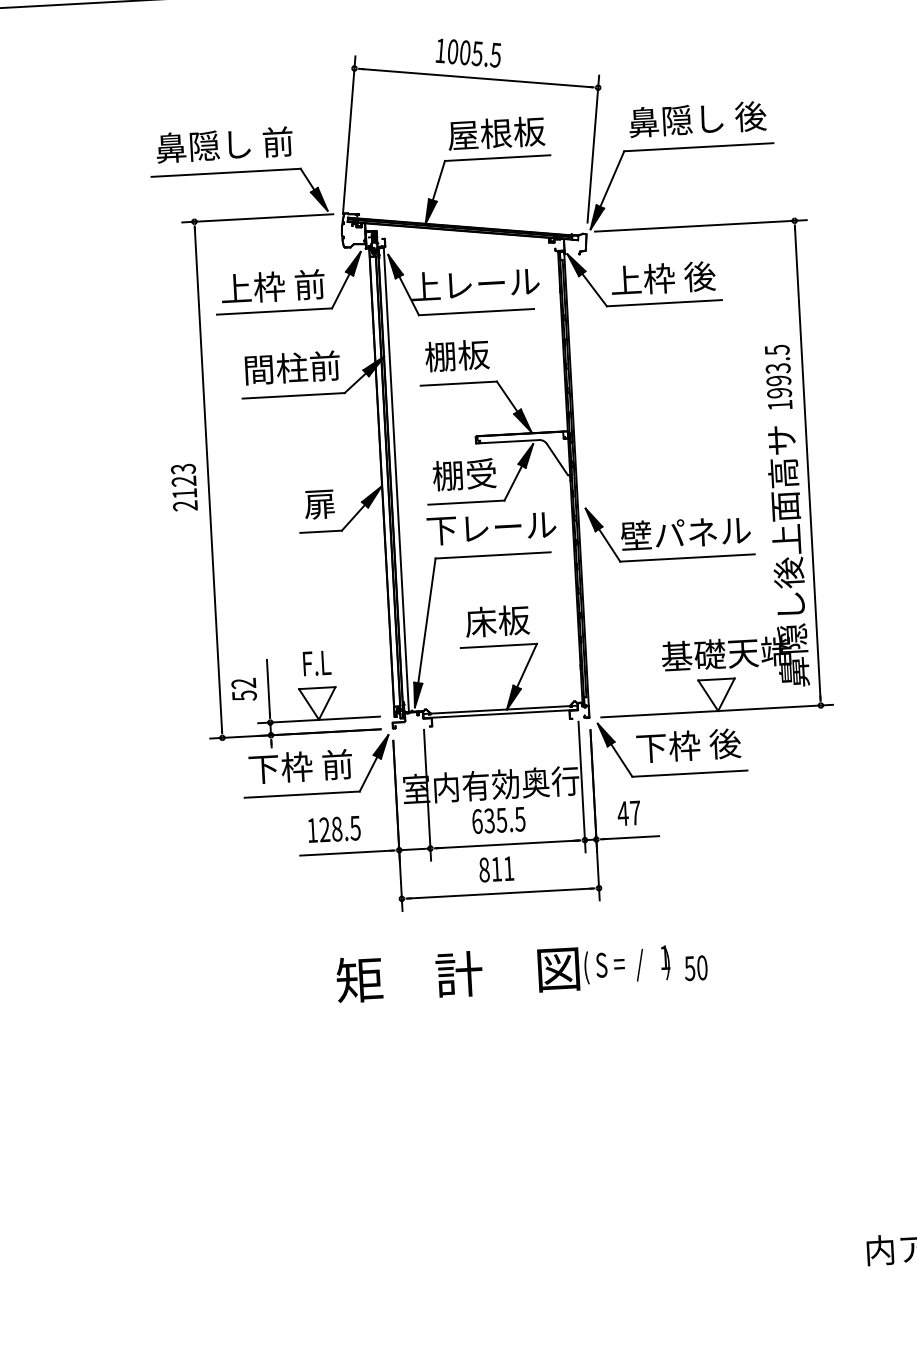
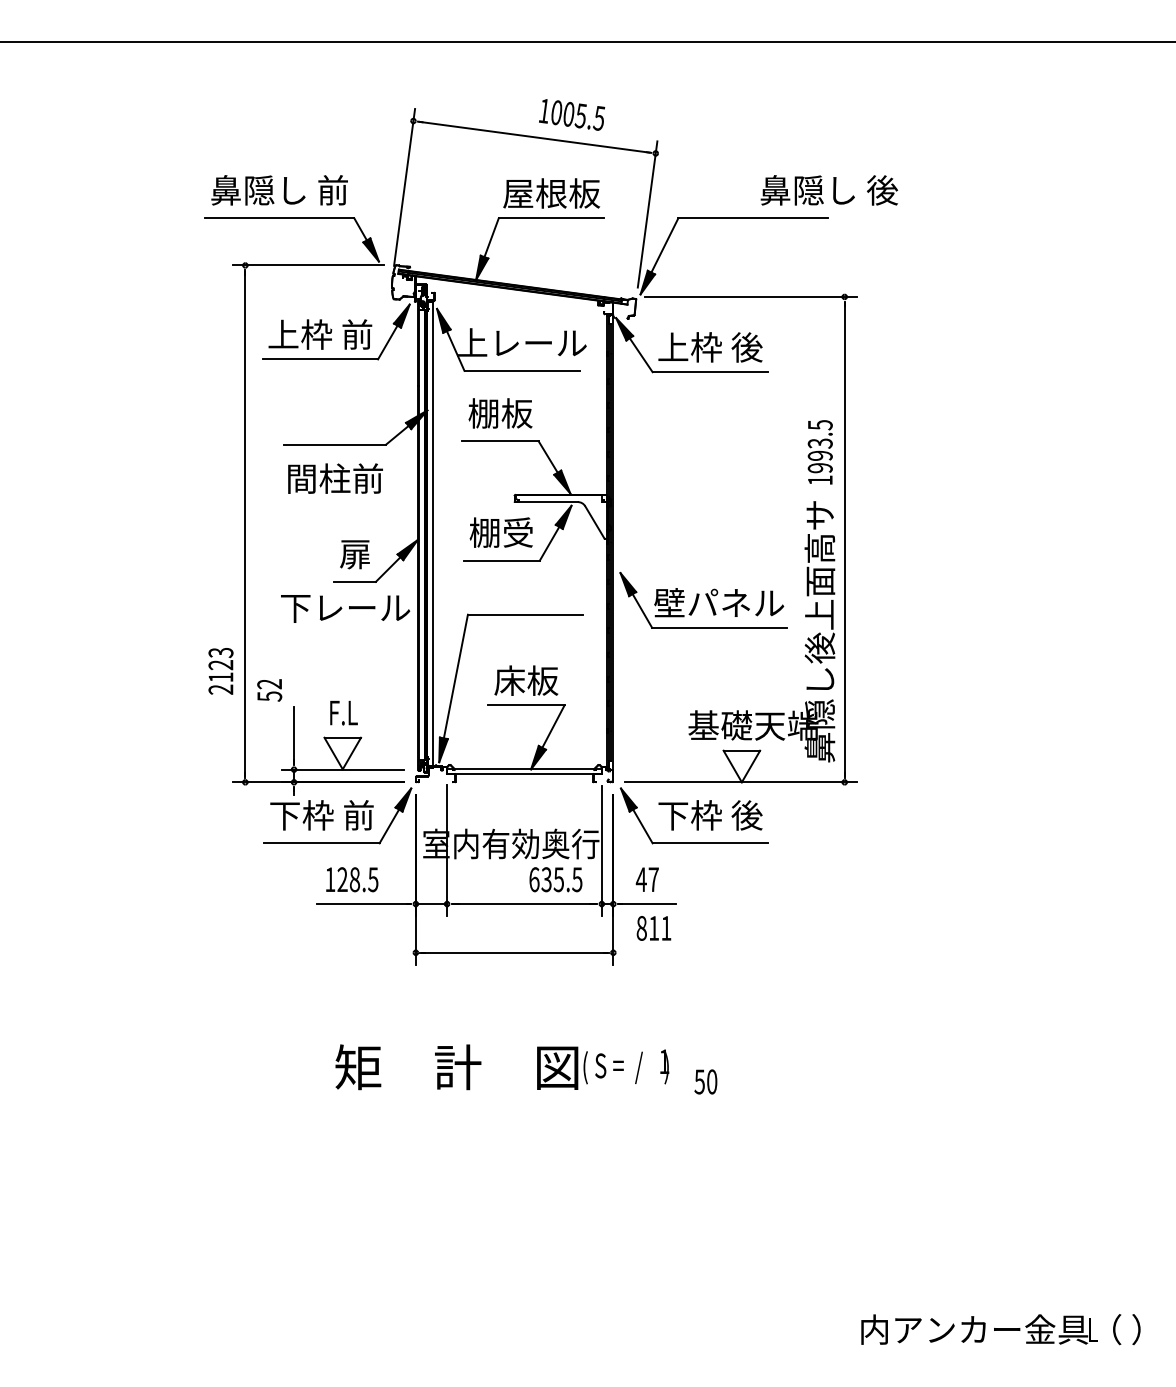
text: (468, 52) -> (572, 114), moved
text: (696, 119) -> (828, 190), moved
text: (292, 367) -> (335, 478), moved
text: (183, 487) -> (220, 671), moved
text: (491, 528) -> (345, 608), moved
text: (243, 689) -> (269, 690), moved
text: (498, 820) -> (555, 879), moved
text: (496, 869) -> (653, 928), moved
text: (695, 967) -> (705, 1081), moved
text: (503, 972) -> (502, 1067), moved

